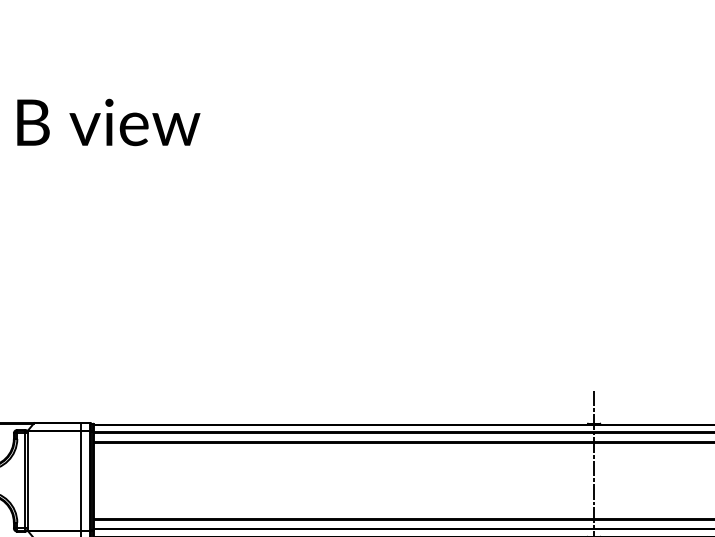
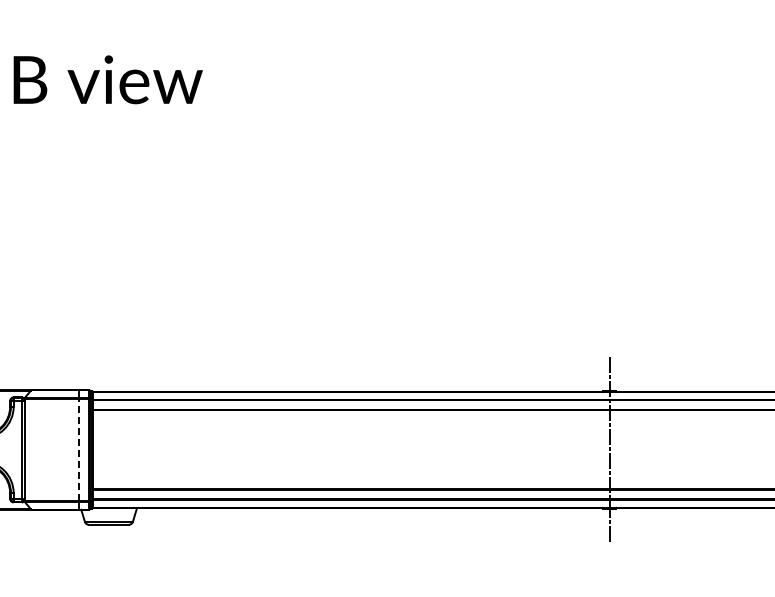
line: (80, 480) -> (78, 449), solid -> dashed

